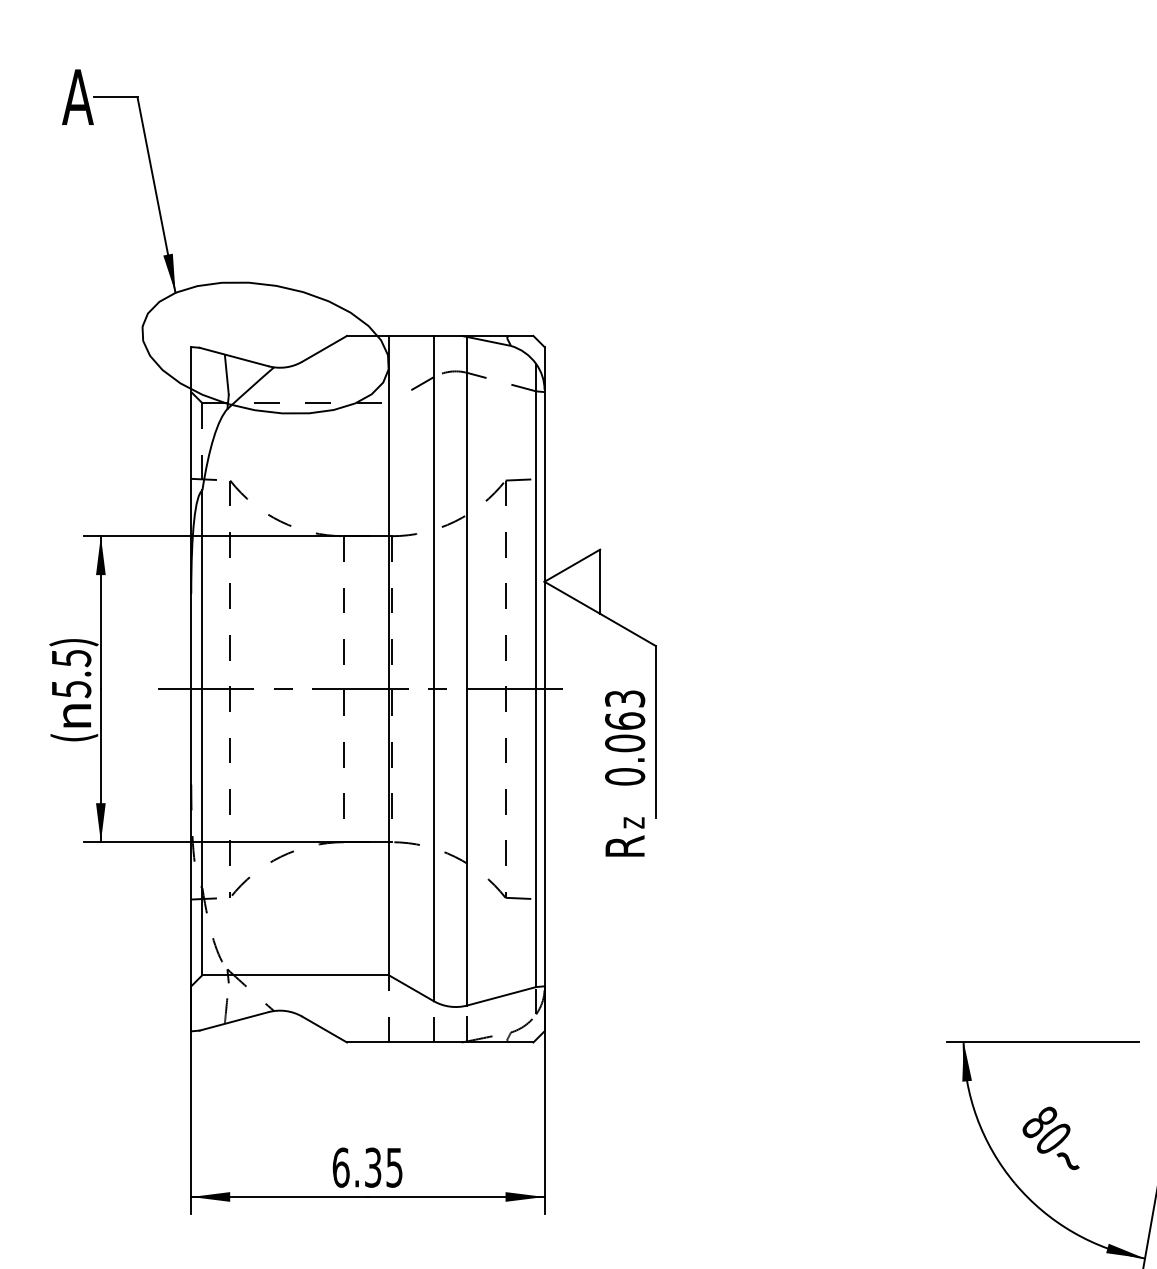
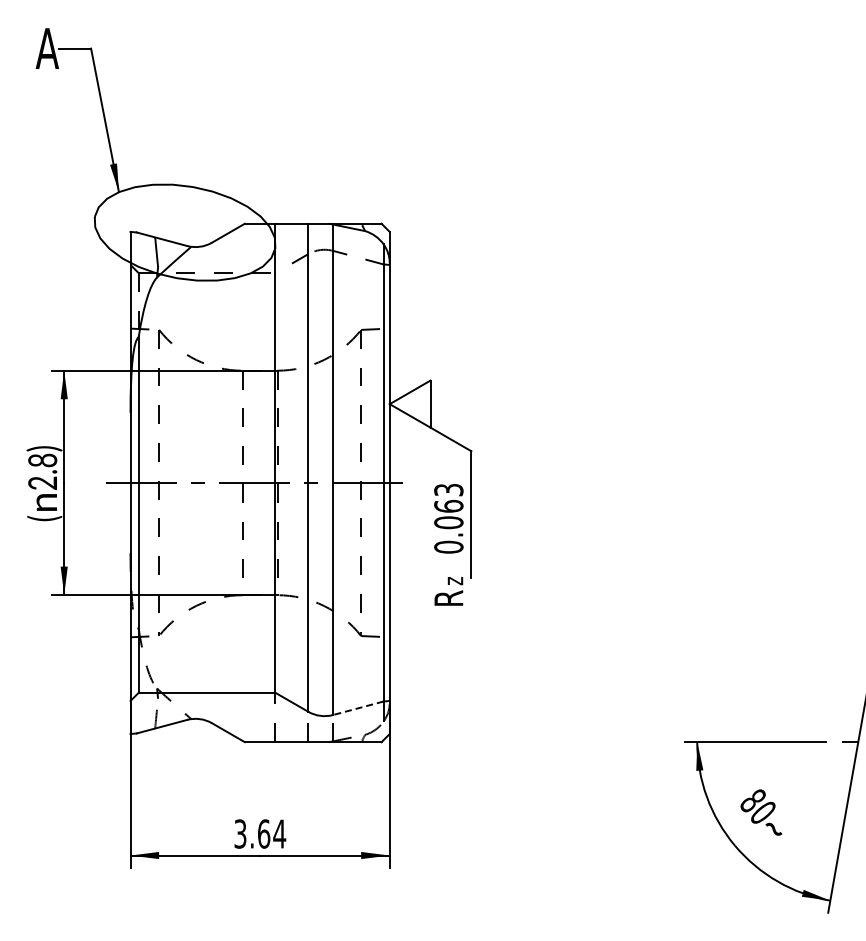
text: (71, 673) -> (42, 471), 5.5) -> 2.8)
line: (500, 996) -> (357, 708), solid -> dashed
text: (368, 1166) -> (260, 833), 6.35 -> 3.64

